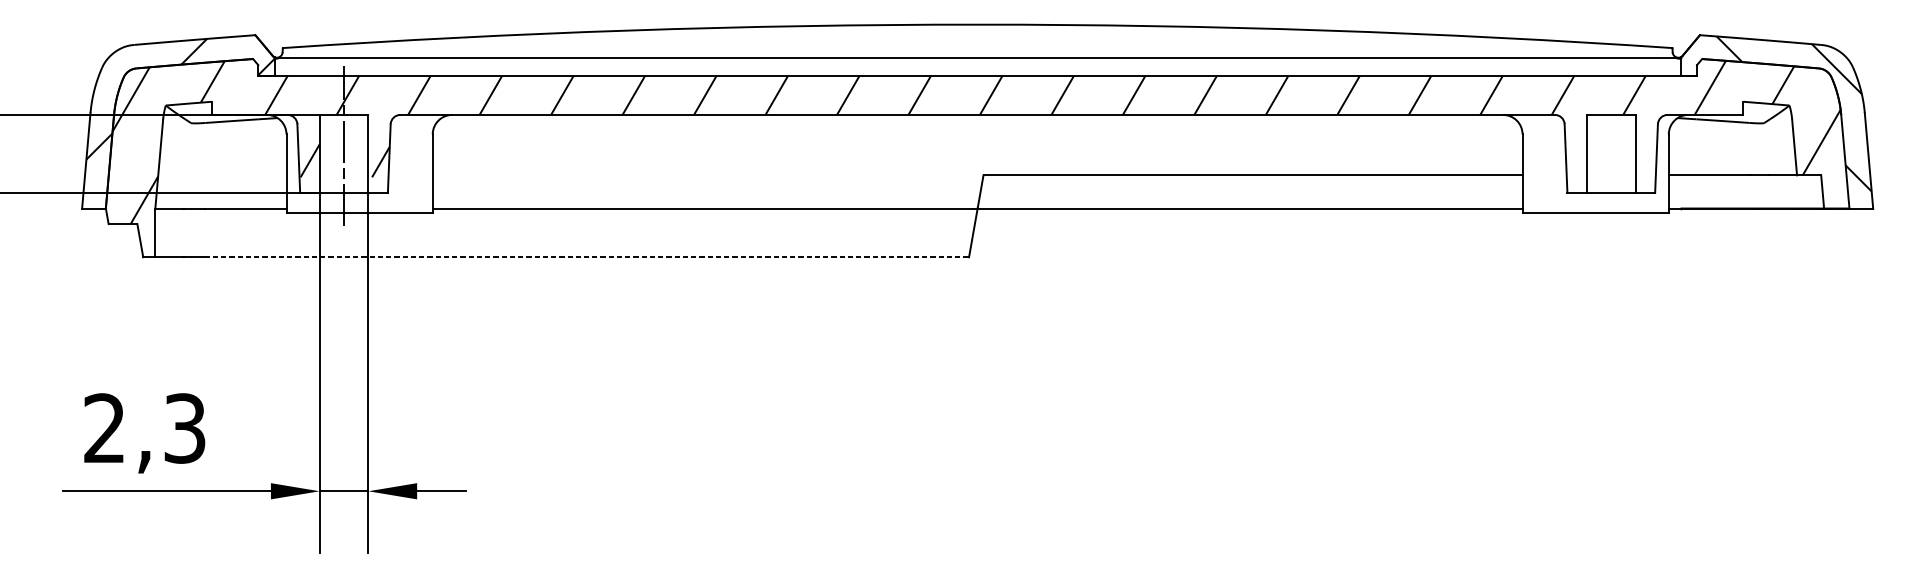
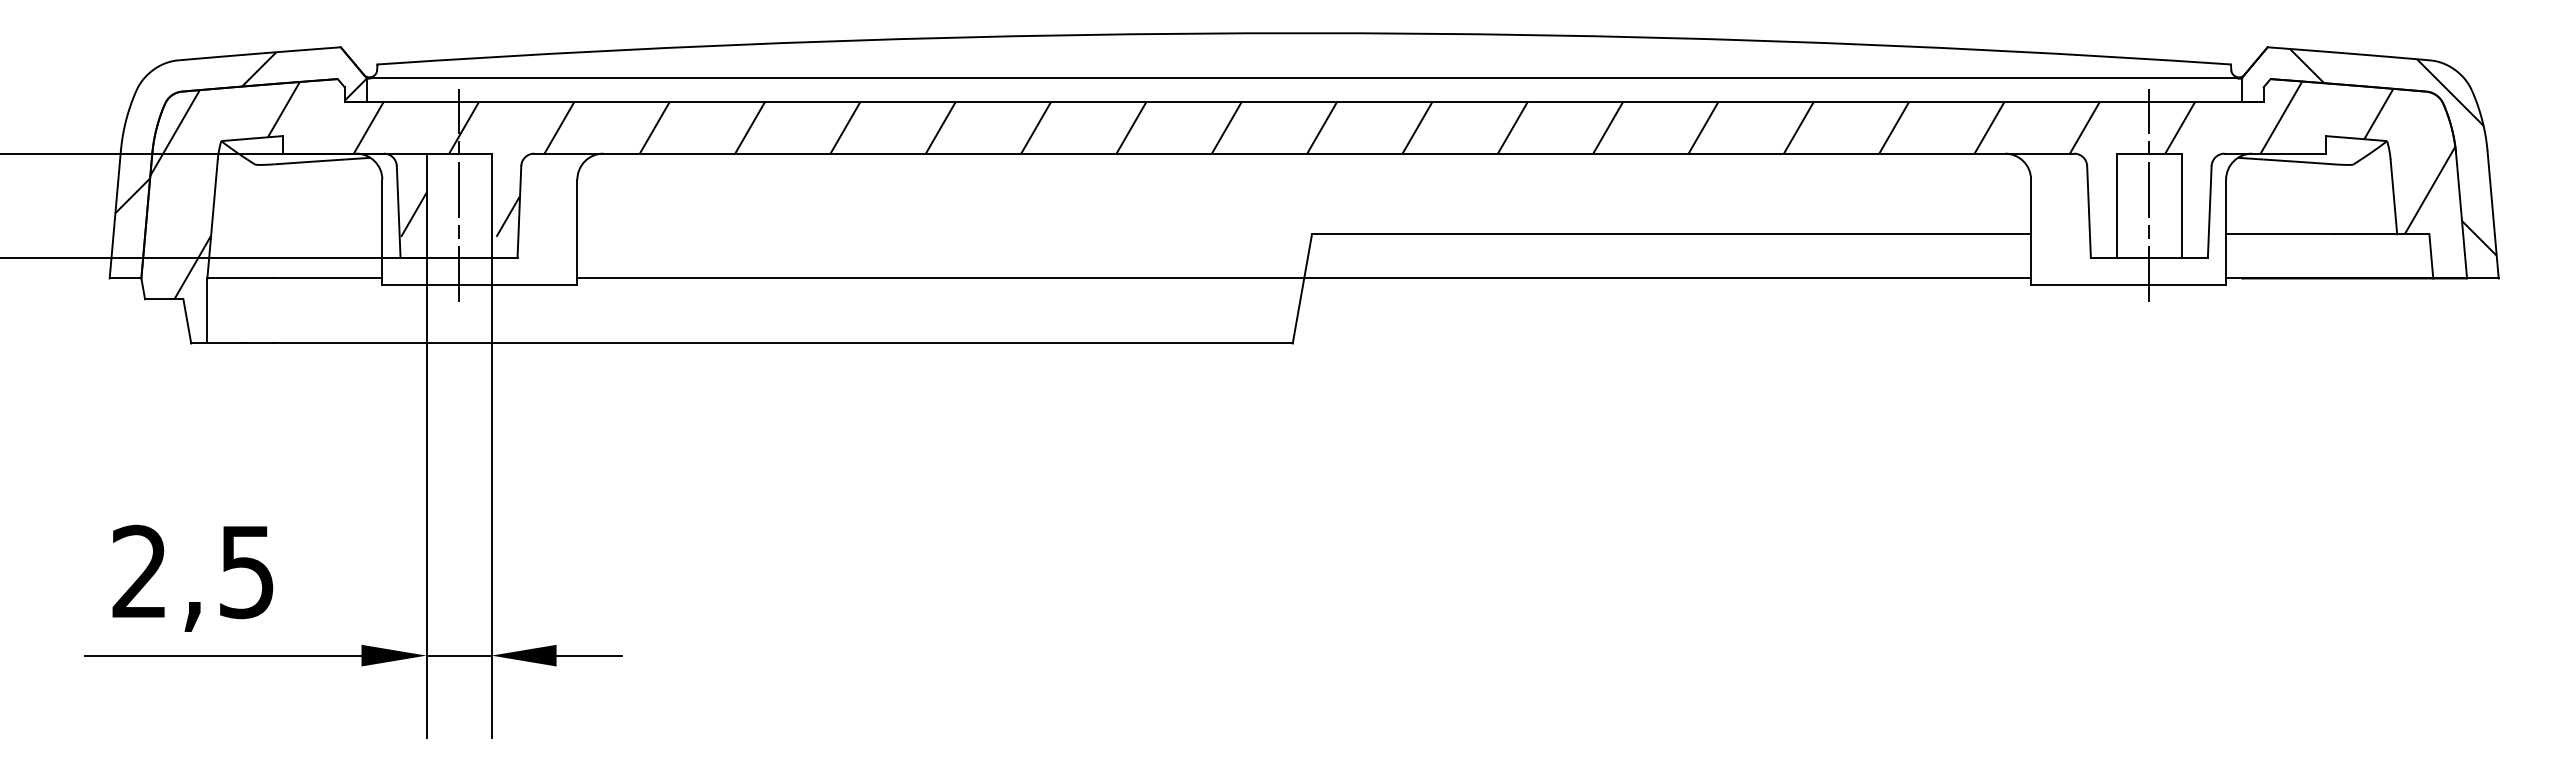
line: (1611, 145) -> (2149, 194), added
line: (586, 257) -> (782, 343), dashed -> solid
text: (184, 428) -> (246, 571), 2,3 -> 2,5

